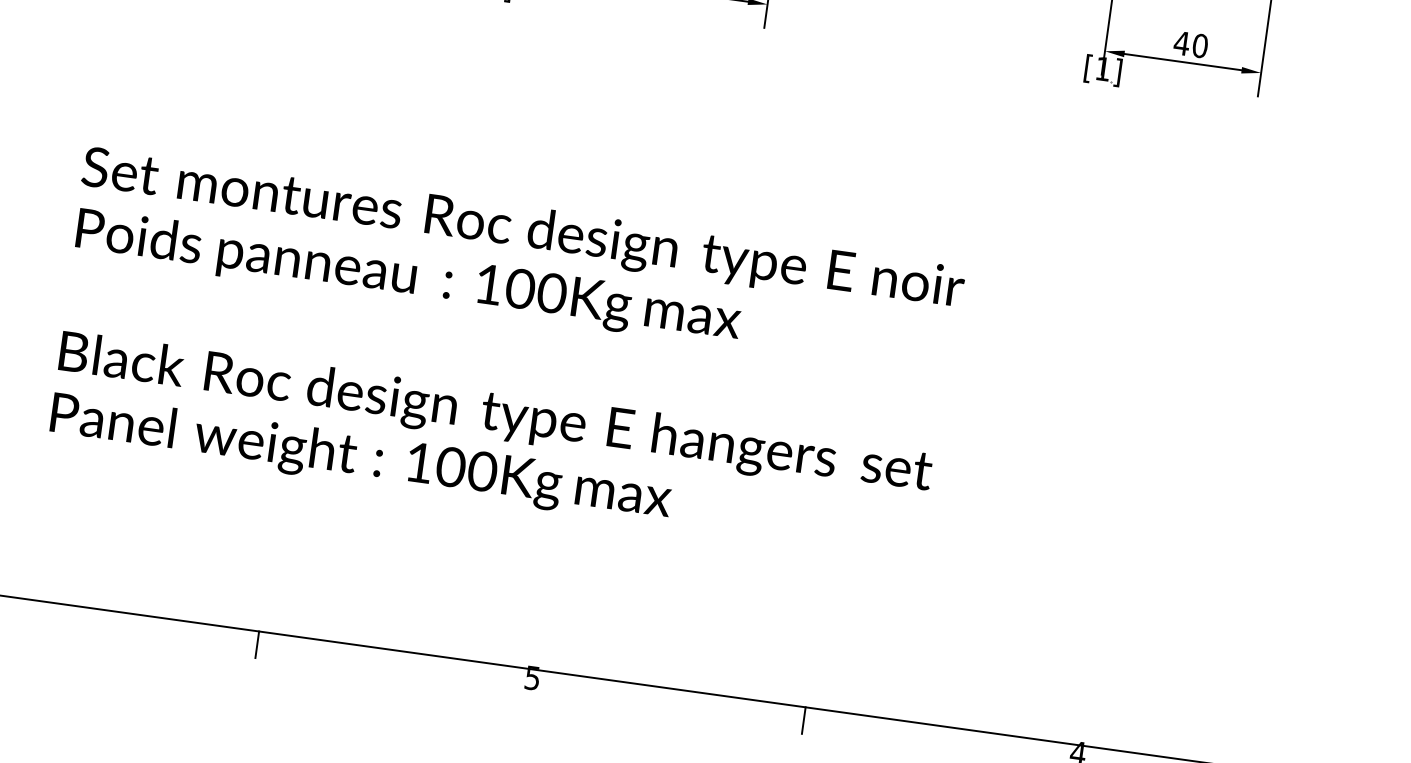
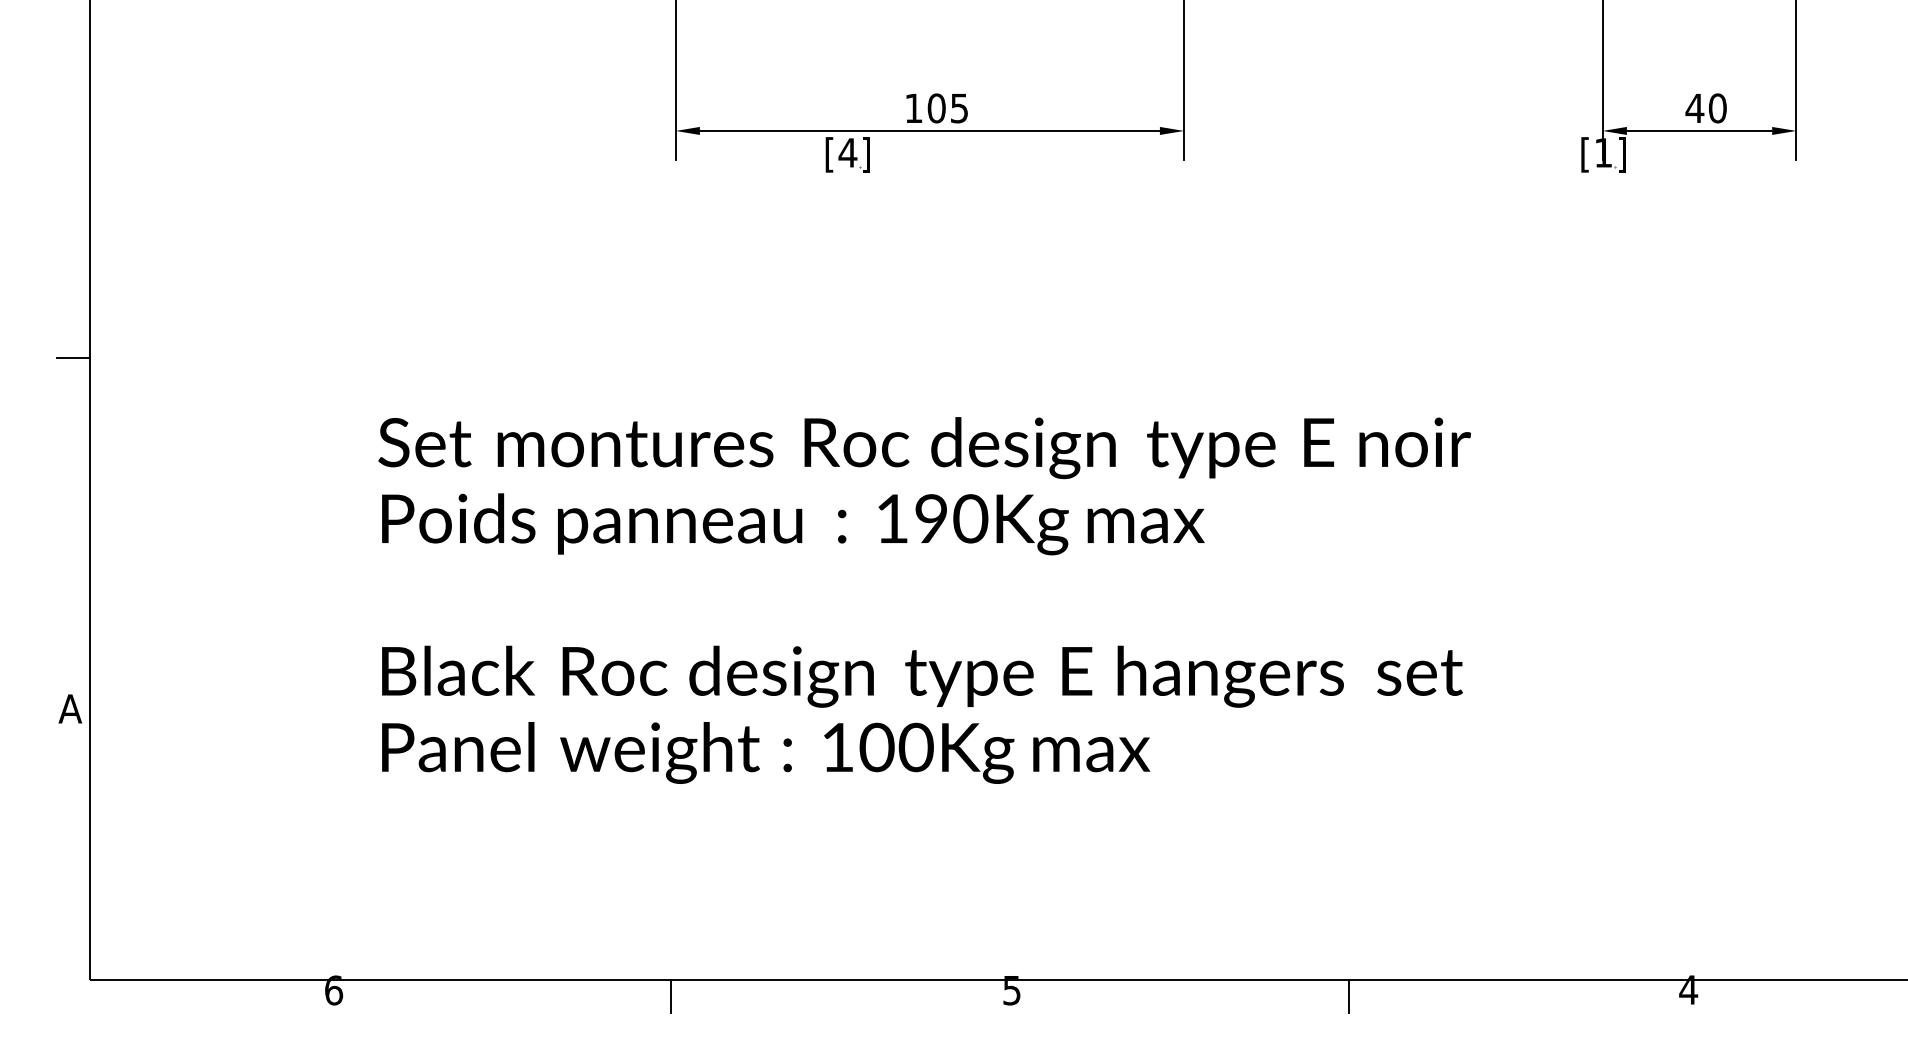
text: (520, 289) -> (931, 519), 100Kg -> 190Kg

